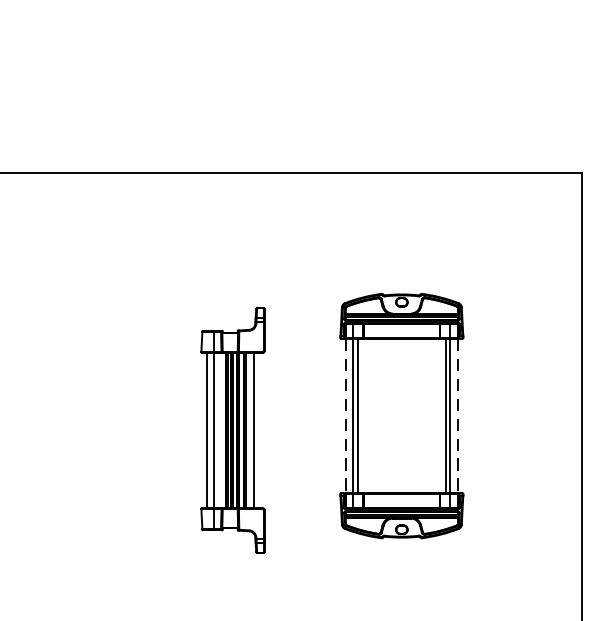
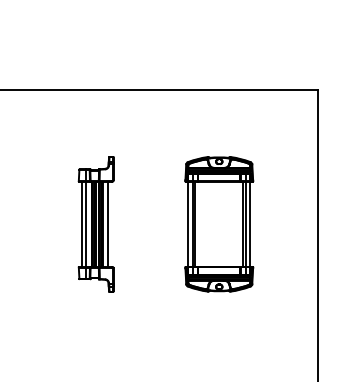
line: (346, 416) -> (188, 224), dashed -> solid
line: (458, 416) -> (250, 224), dashed -> solid
part: (231, 430) -> (95, 224), moved

